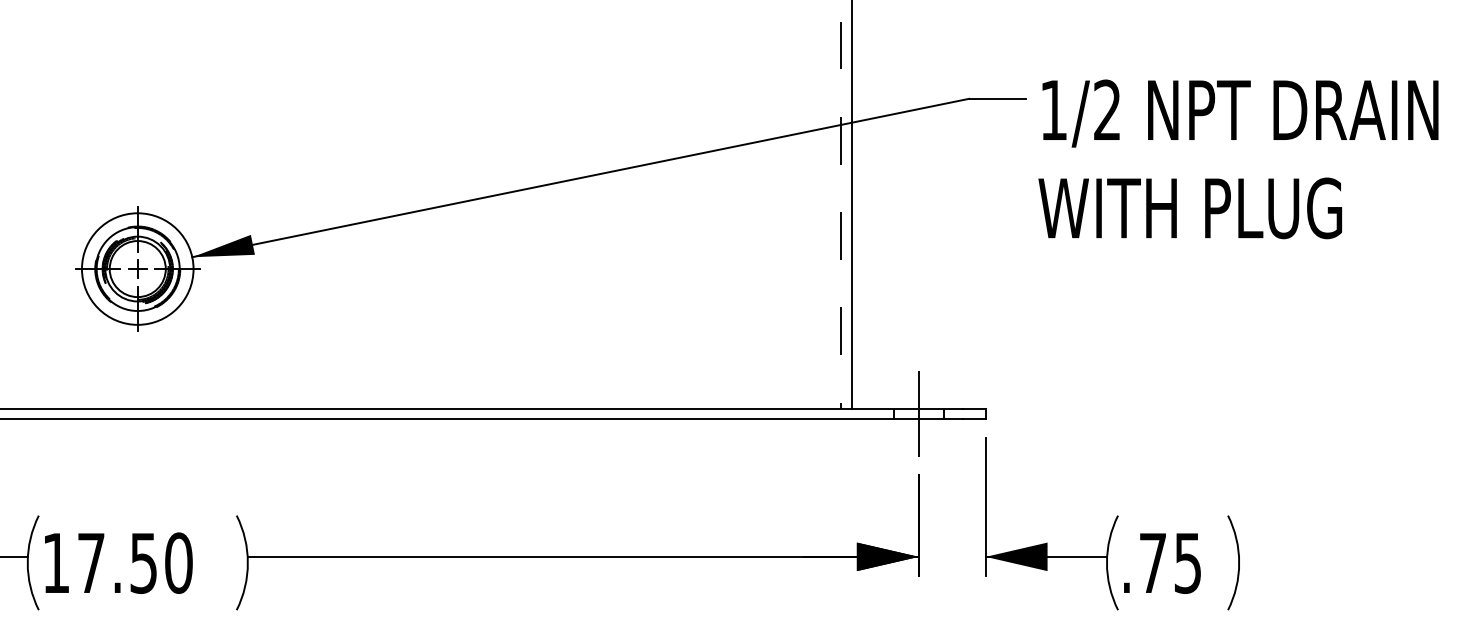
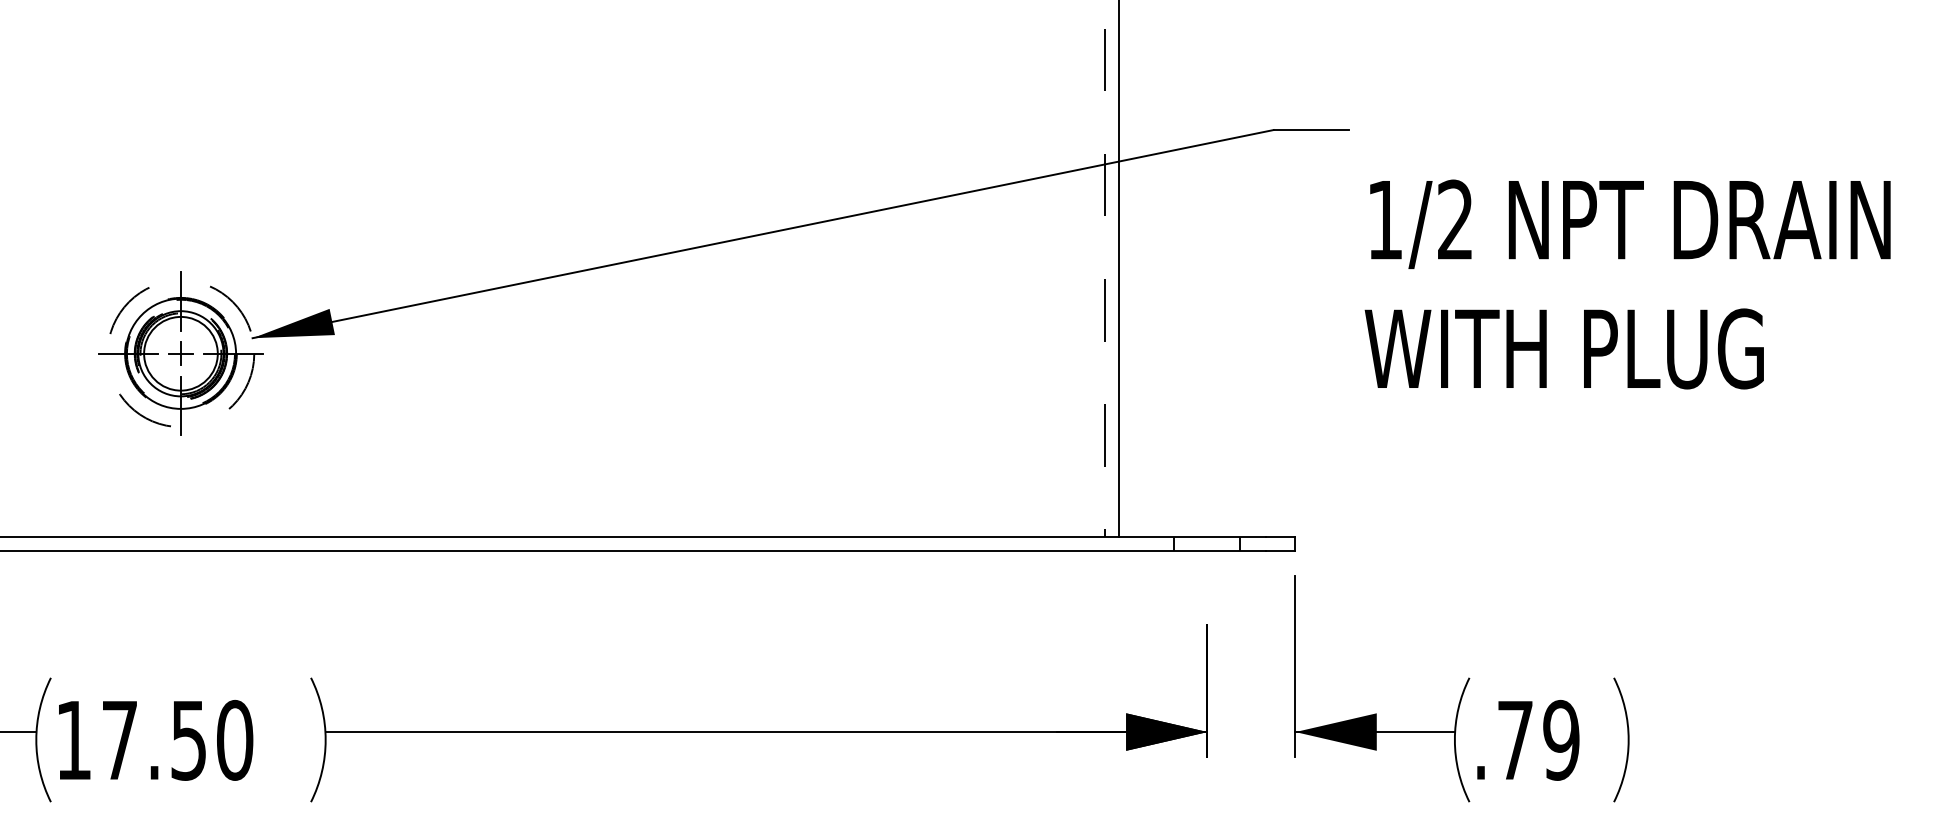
text: (1238, 159) -> (1627, 284), moved
circle: (137, 268) -> (180, 353), solid -> dashed
line: (918, 413) -> (1207, 543), removed
text: (1187, 562) -> (1560, 739), .75 -> .79

